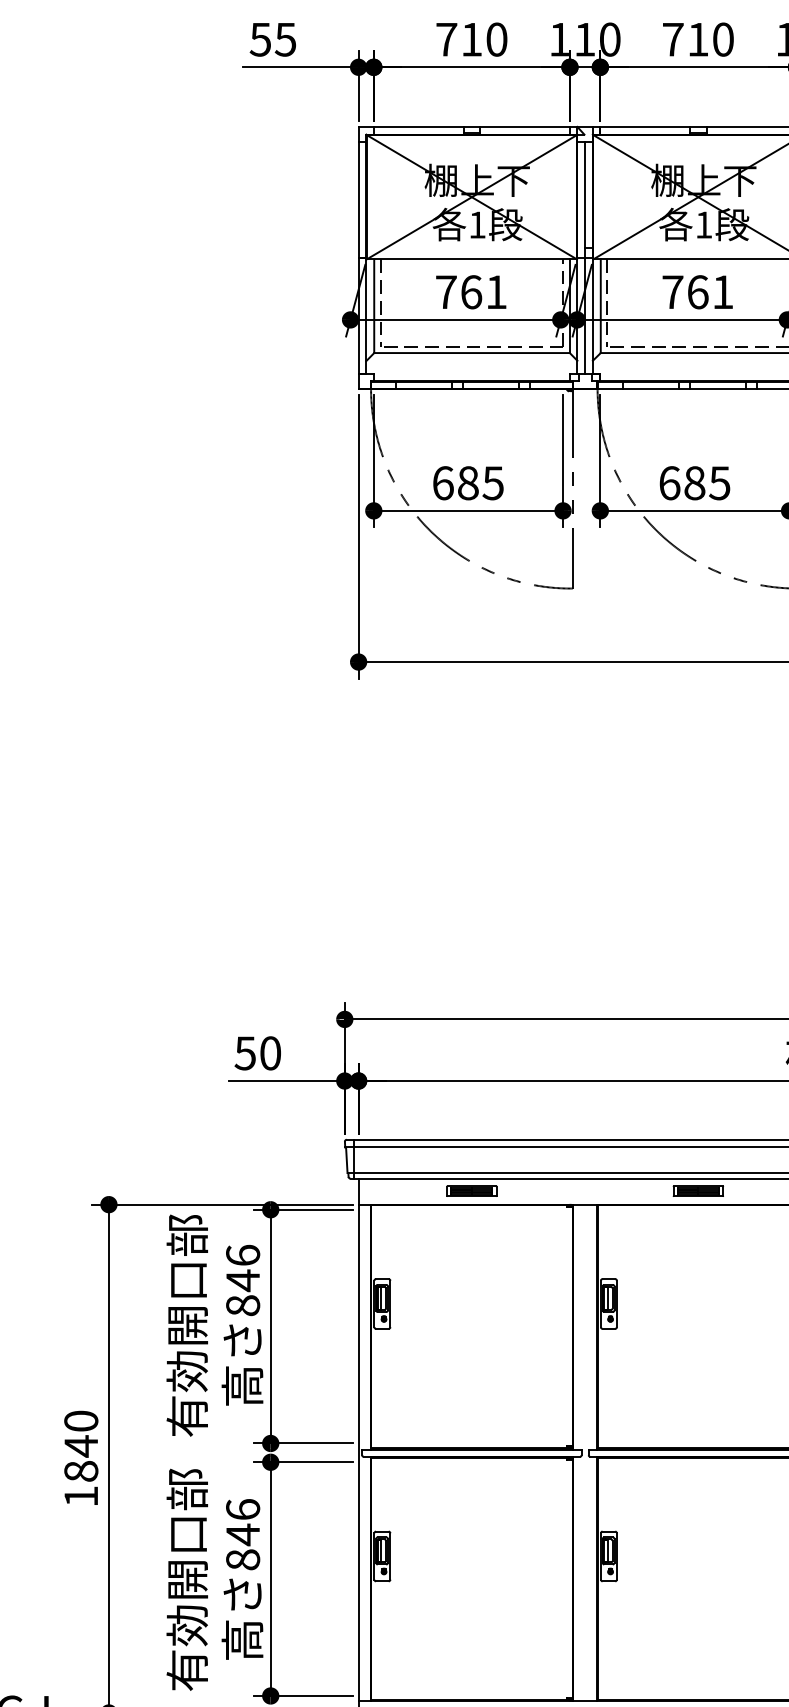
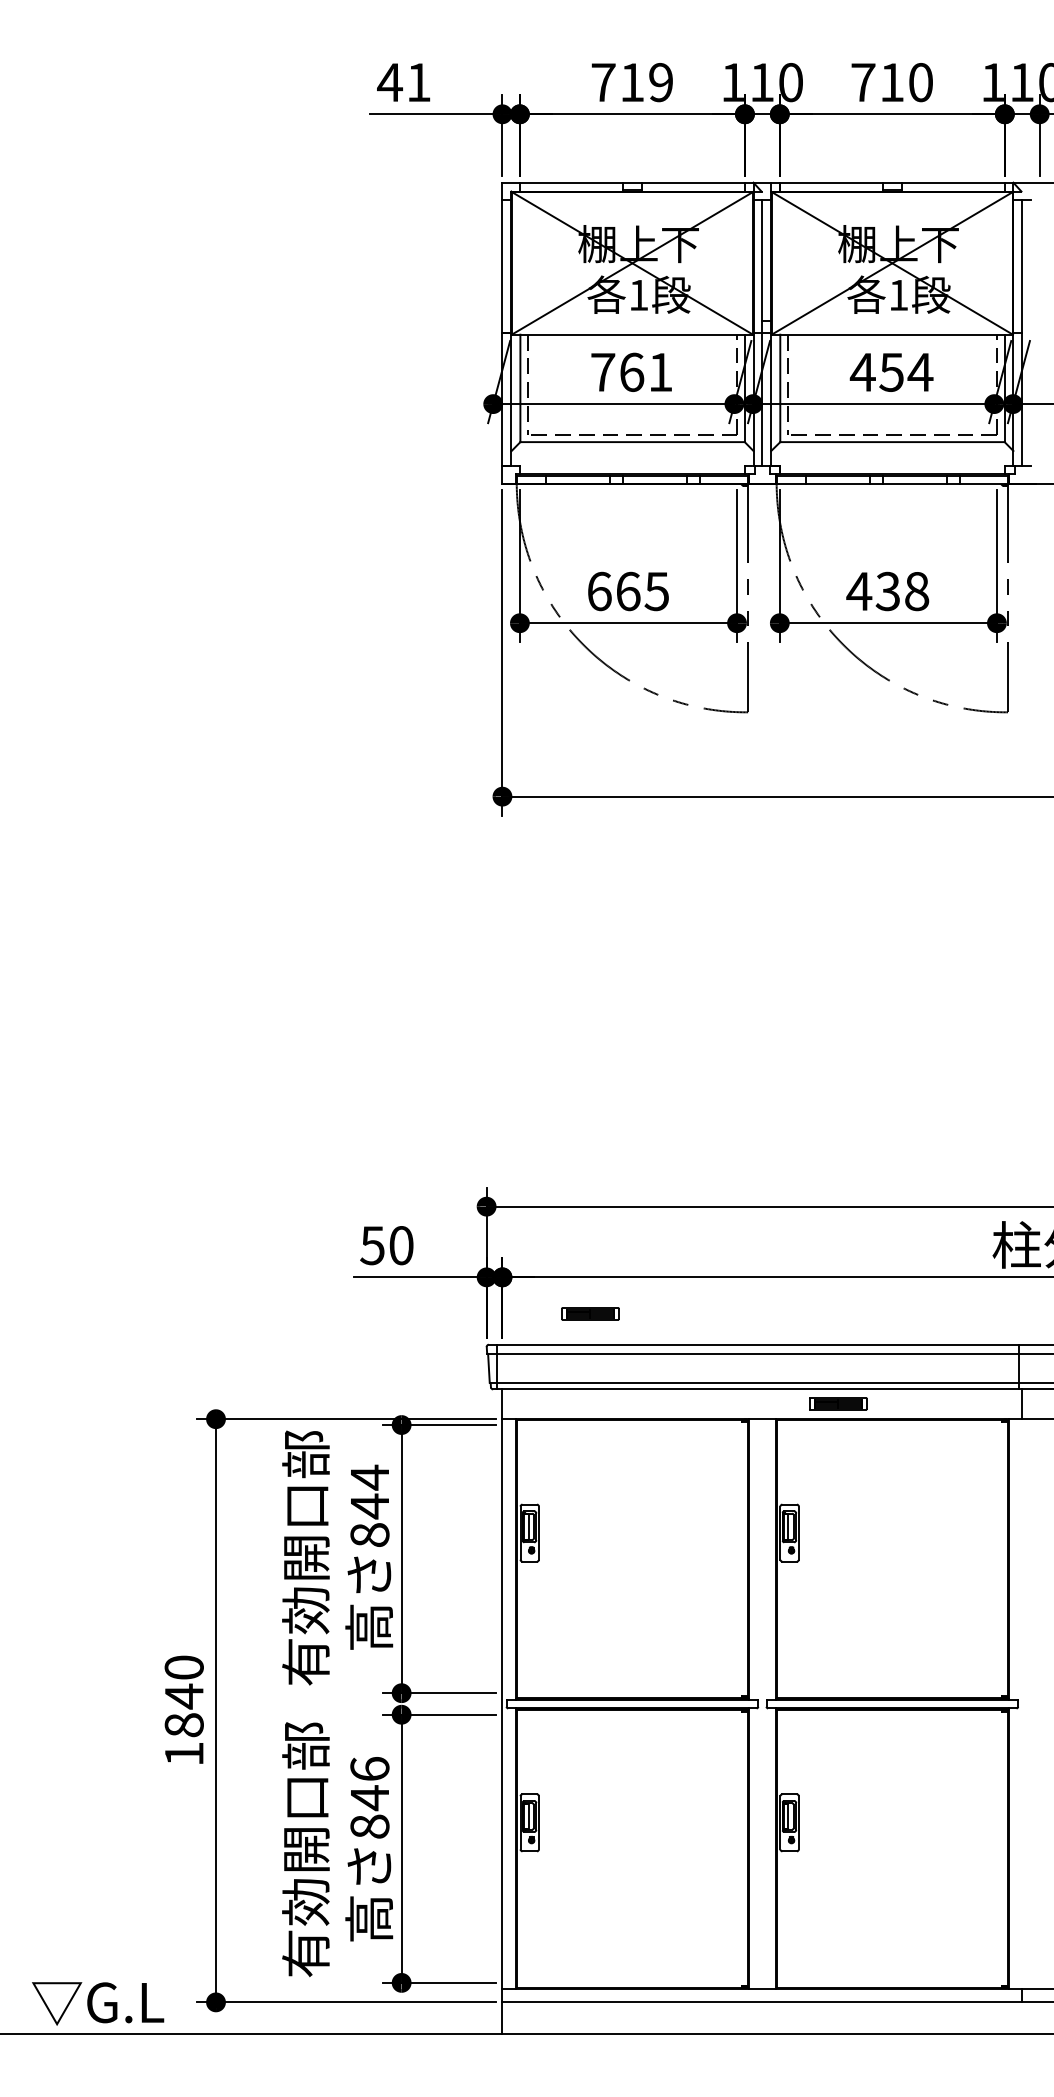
text: (272, 39) -> (403, 82), 55 -> 41
text: (497, 39) -> (661, 82), 710 -> 719
text: (697, 291) -> (891, 371), 761 -> 454
text: (468, 483) -> (628, 591), 685 -> 665
text: (694, 483) -> (887, 591), 685 -> 438
part: (471, 1190) -> (590, 1313), moved
part: (698, 1190) -> (838, 1403), moved
text: (242, 1255) -> (369, 1477), 846 -> 844

